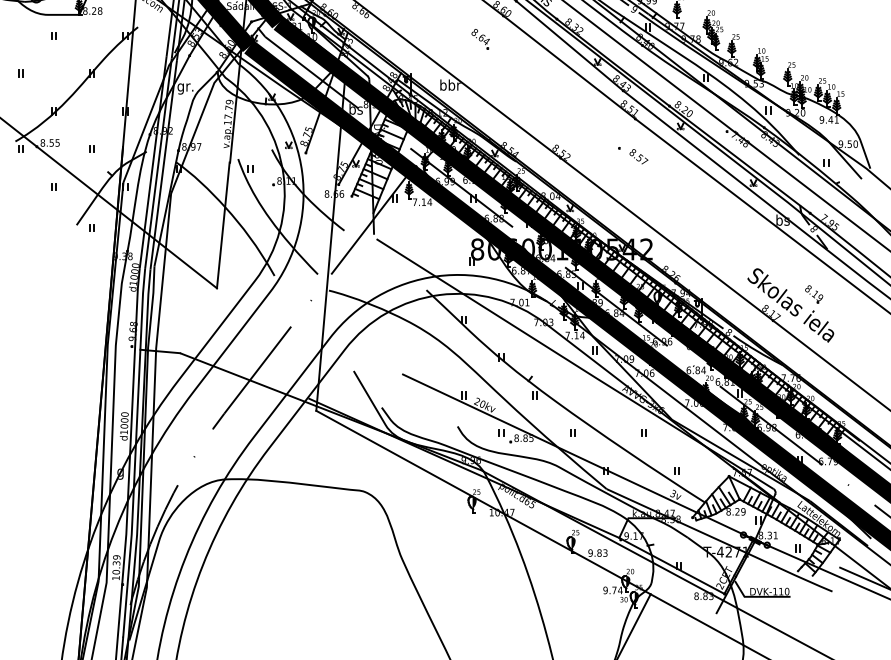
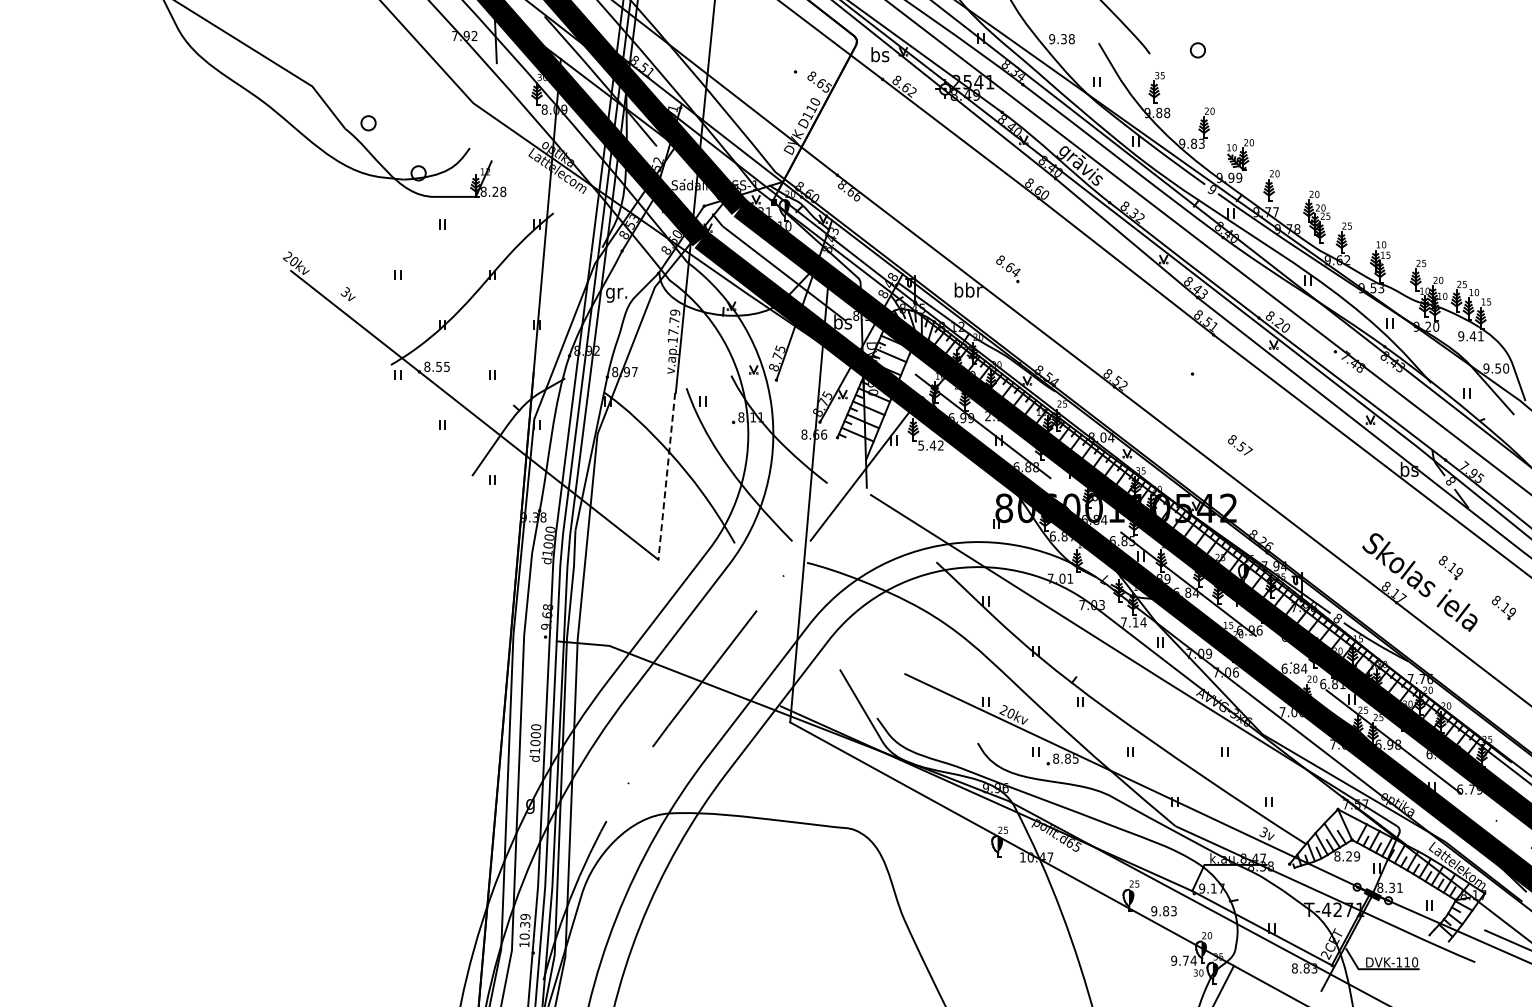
part: (480, 39) -> (1008, 269), moved
text: (639, 156) -> (1240, 445), moved
text: (465, 180) -> (988, 416), 6.92 -> 2.92
text: (422, 202) -> (931, 445), 7.14 -> 5.42
line: (223, 225) -> (666, 476), solid -> dashed
part: (853, 324) -> (1503, 607), added

